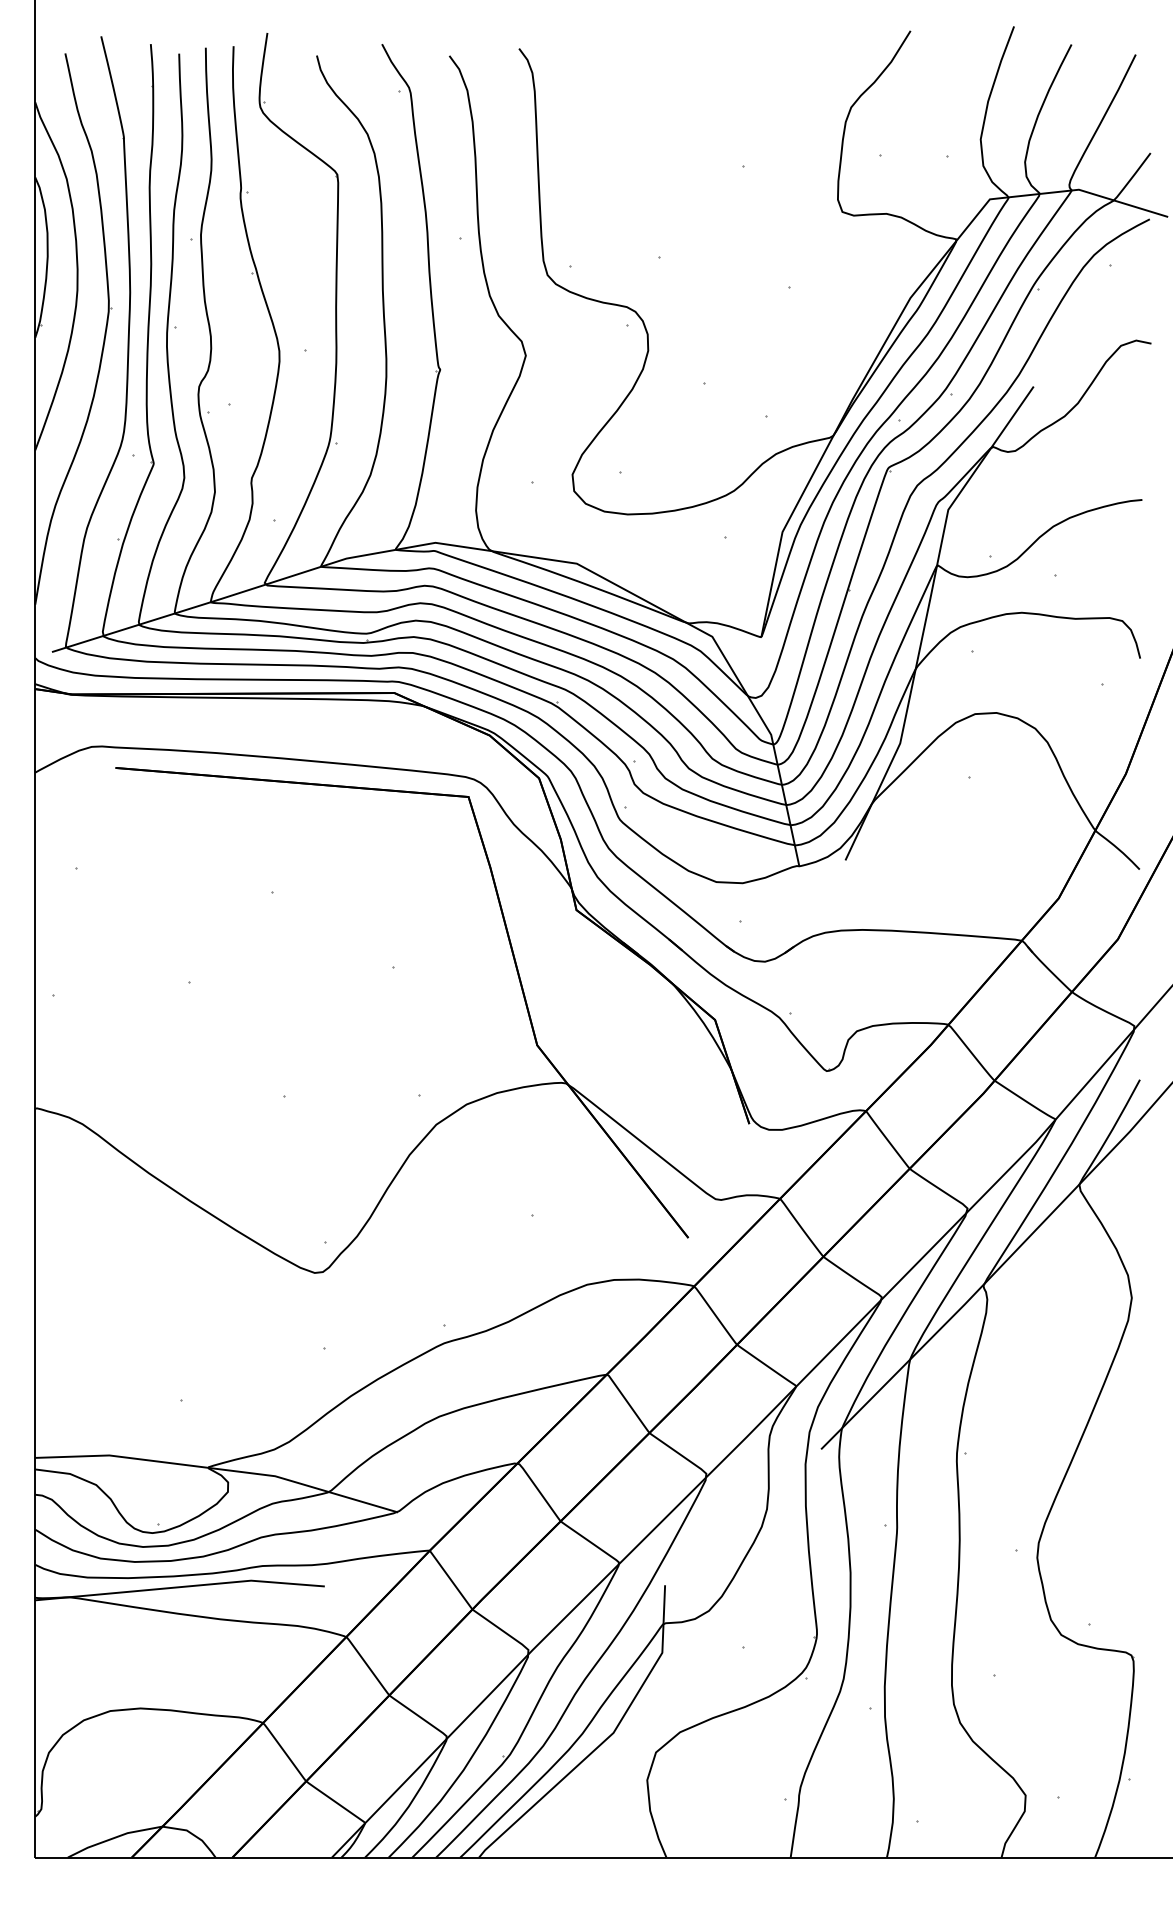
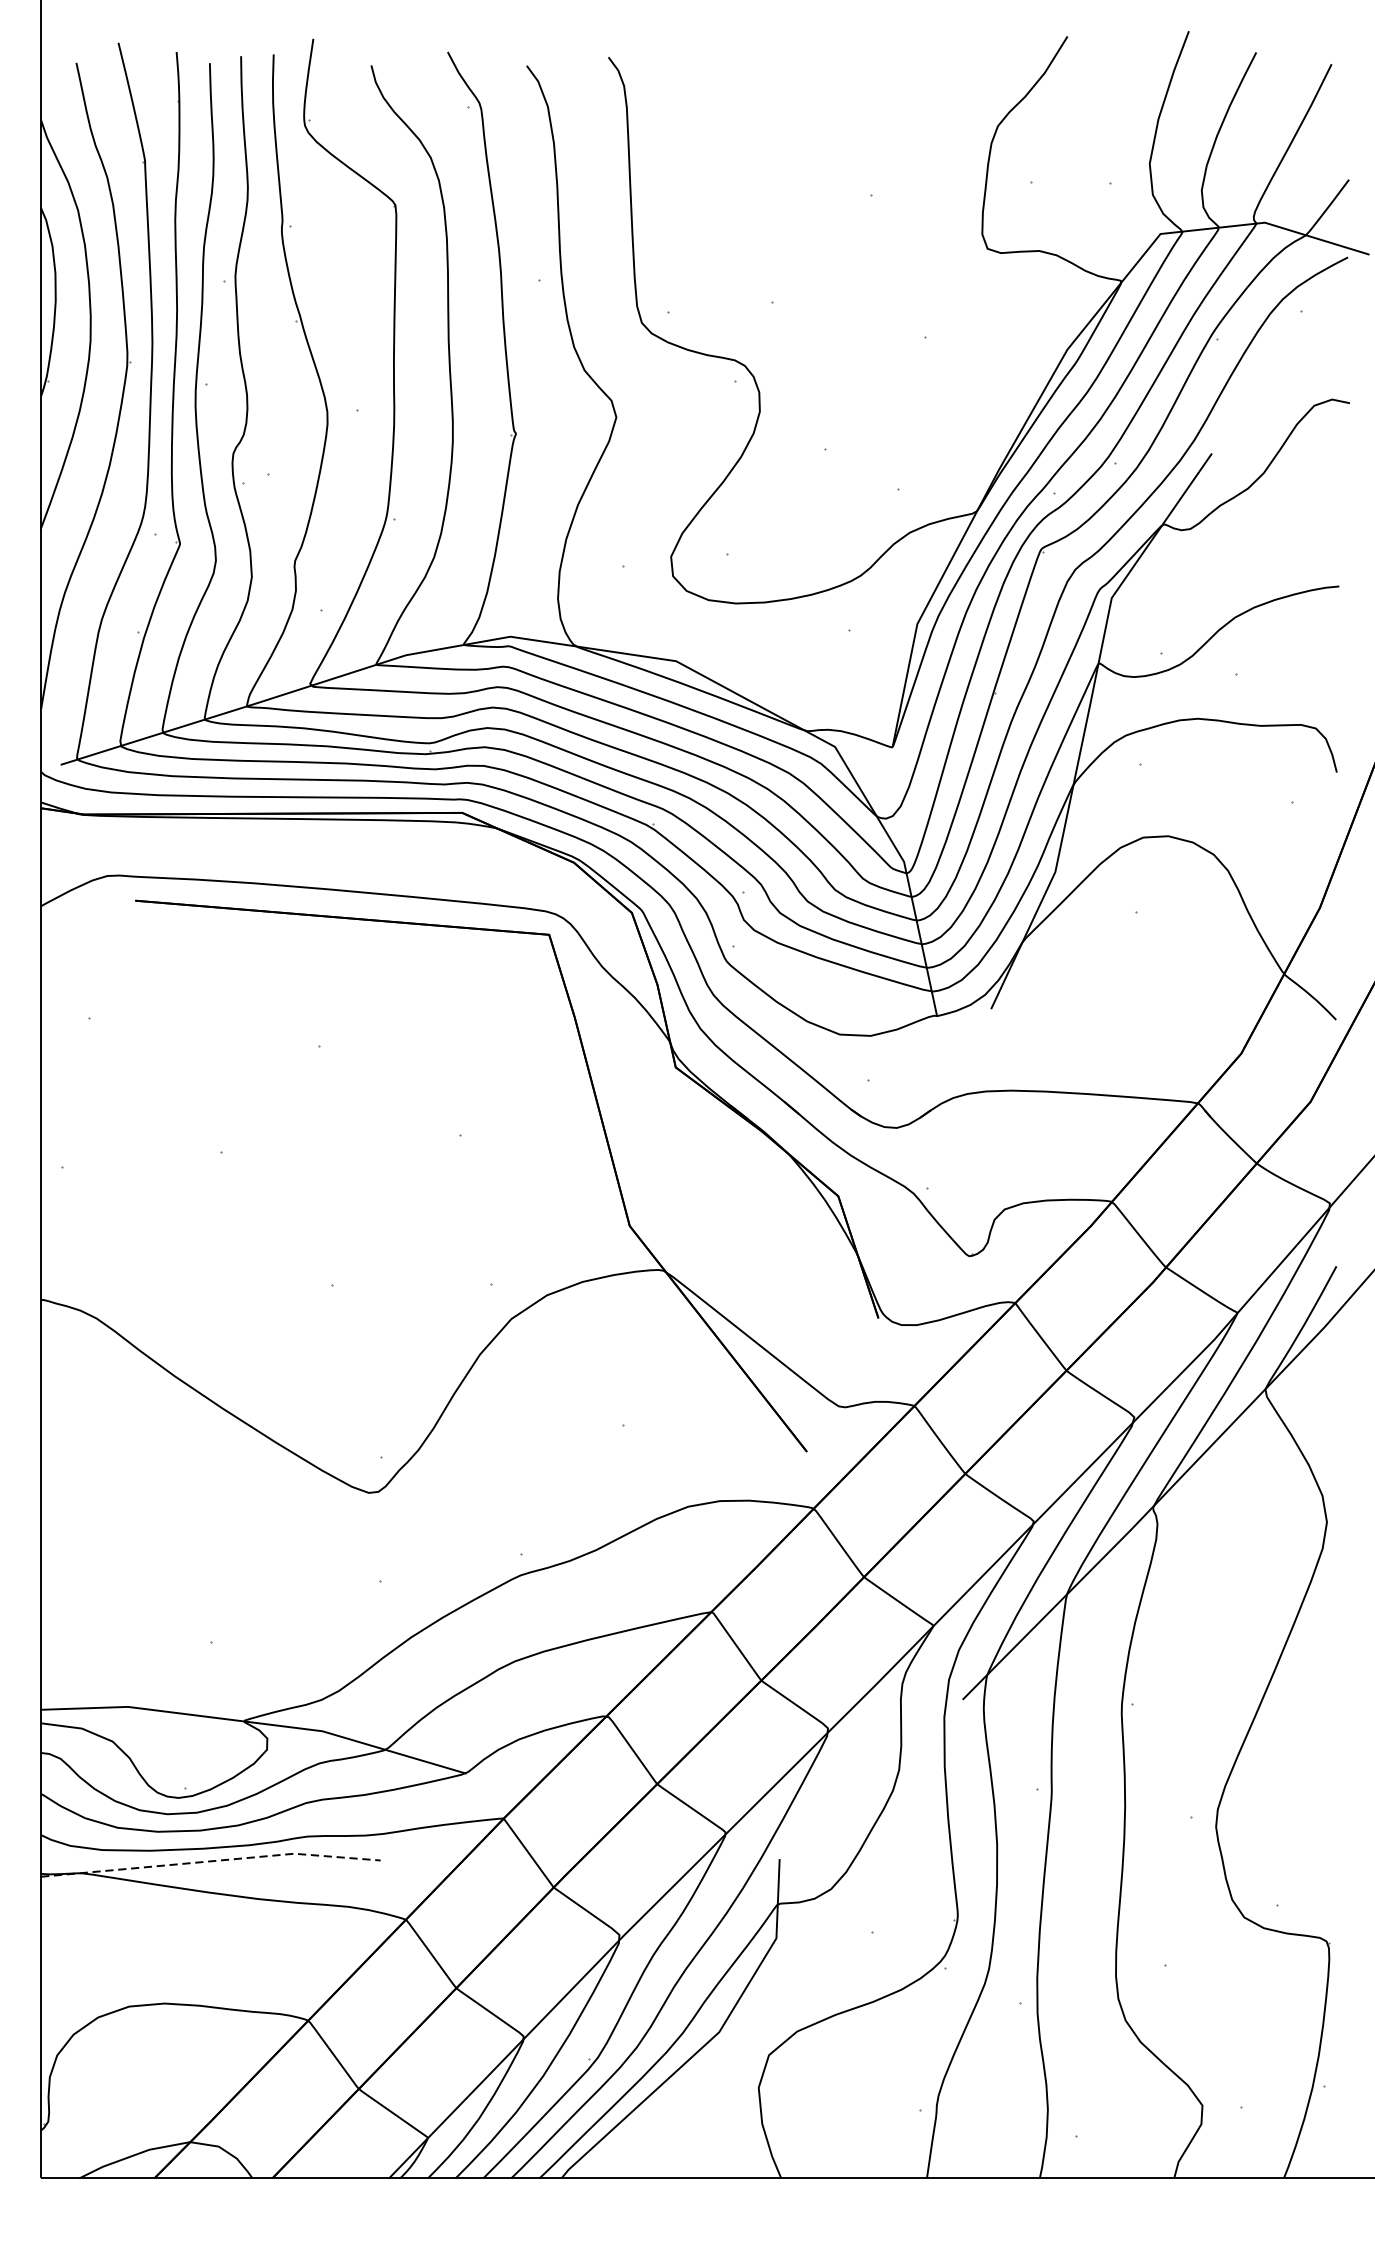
line: (180, 1587) -> (211, 1861), solid -> dashed

